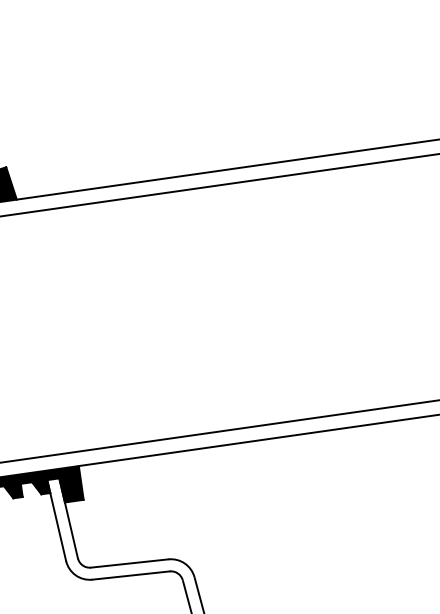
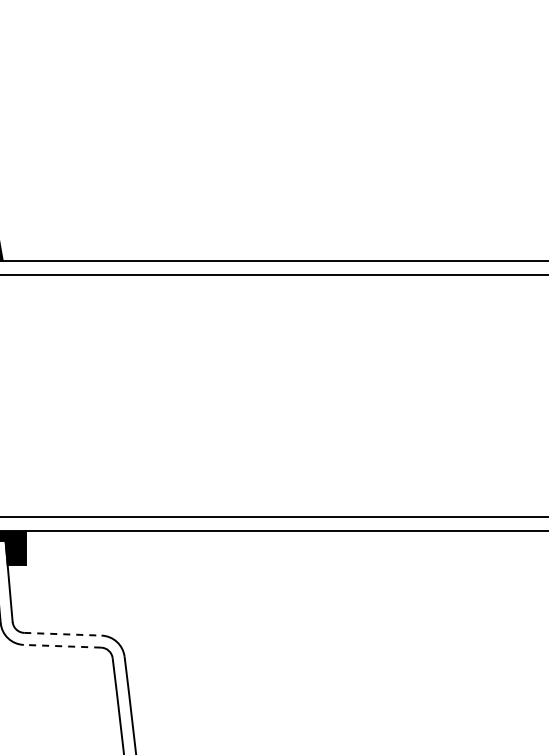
line: (129, 563) -> (62, 634), solid -> dashed
line: (131, 575) -> (62, 646), solid -> dashed

